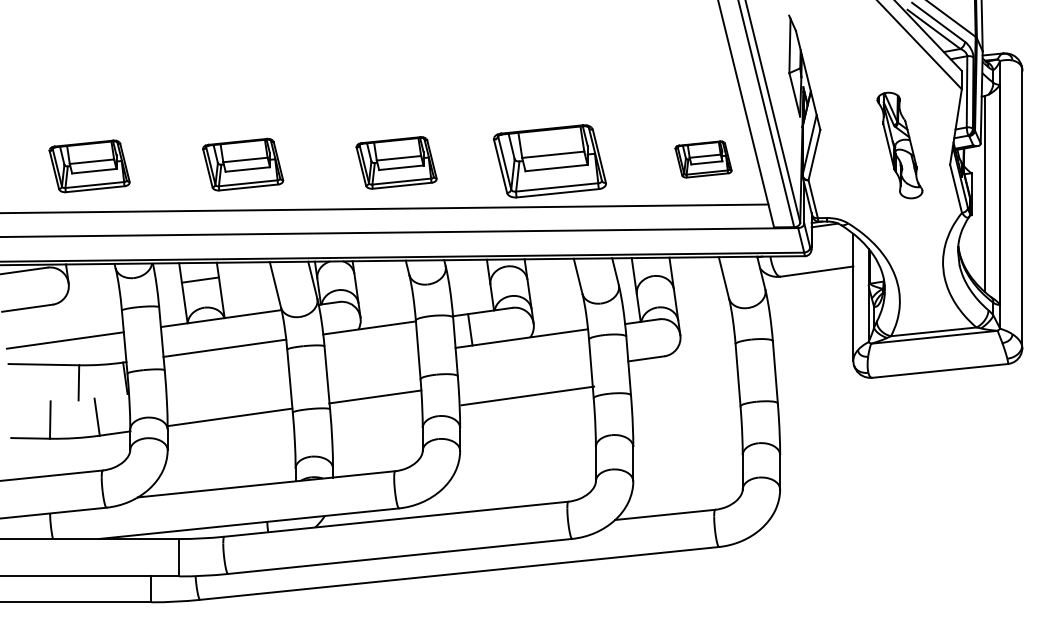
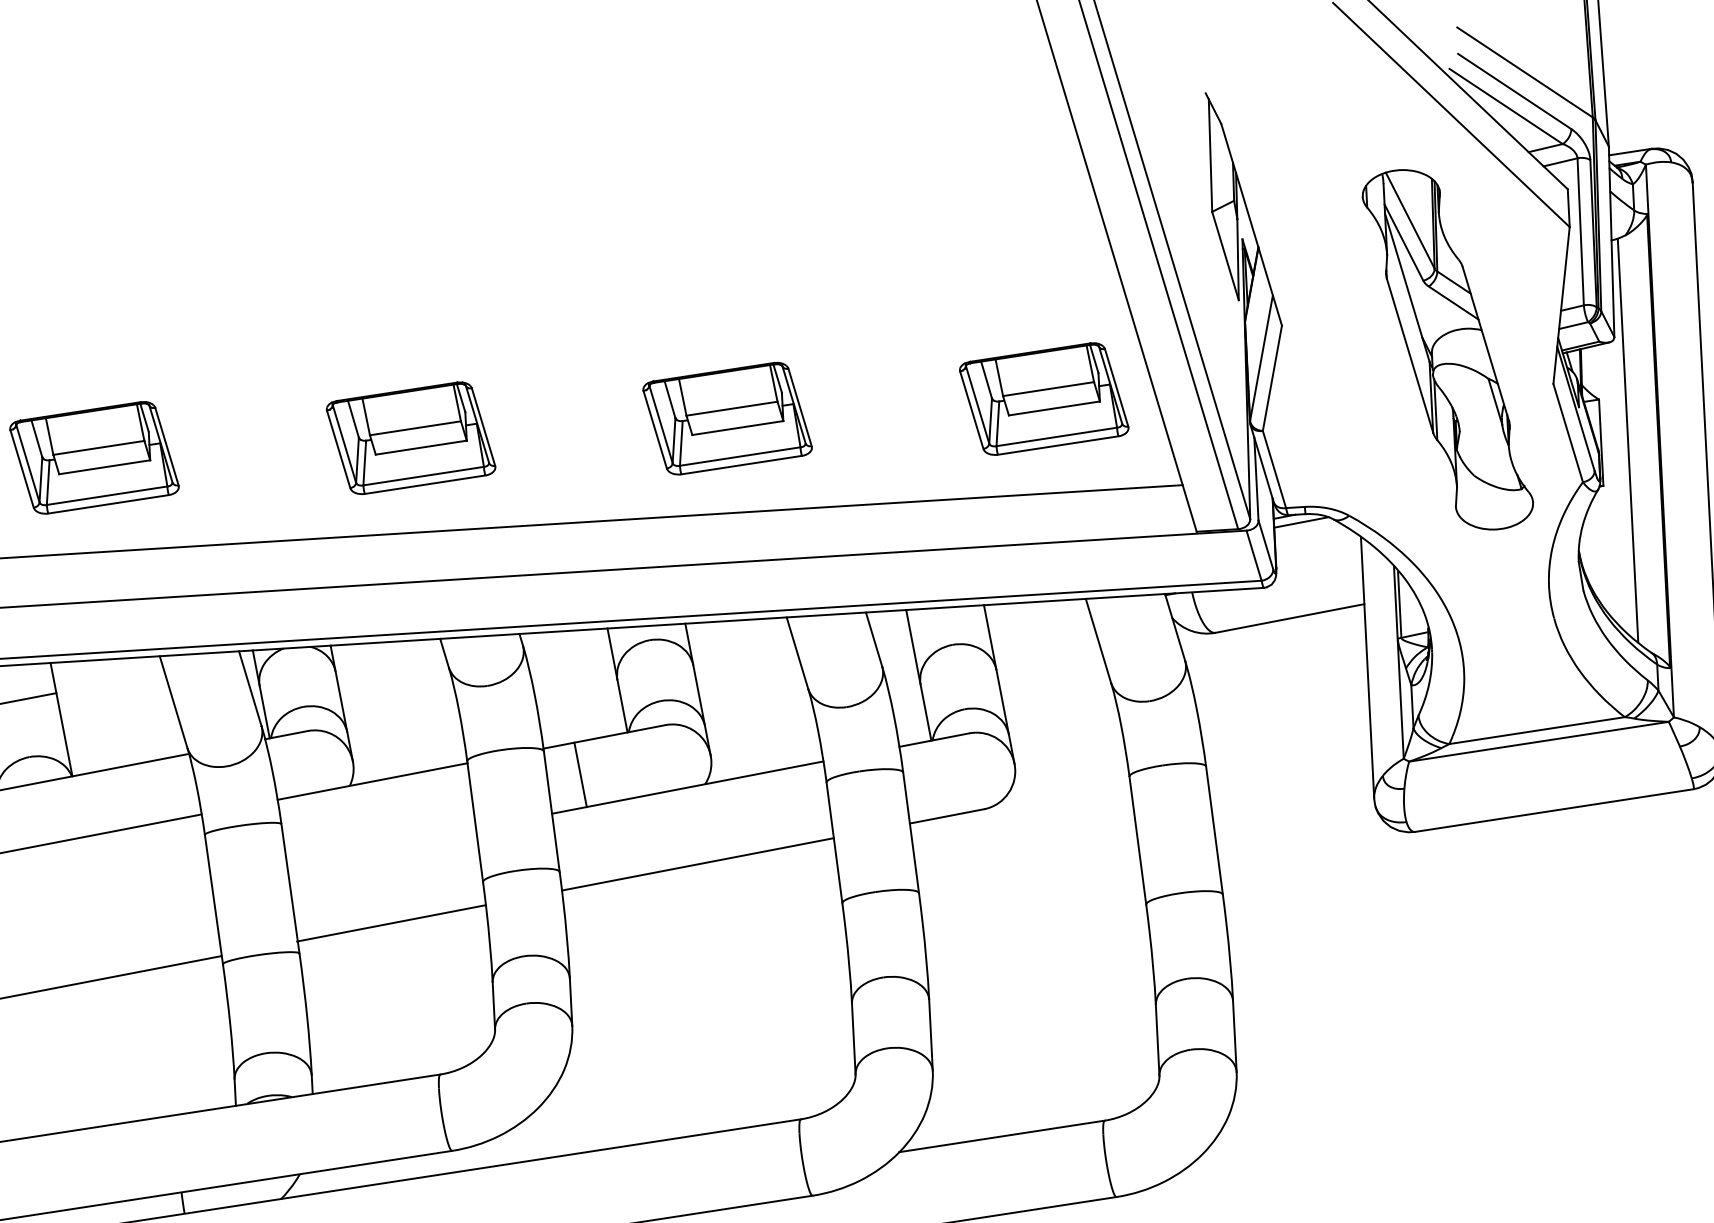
part: (899, 145) -> (1446, 349), size x1.67
part: (703, 159) -> (1043, 399), size x1.43
part: (550, 160) -> (728, 417), size x0.71
line: (527, 395) -> (697, 863), moved

